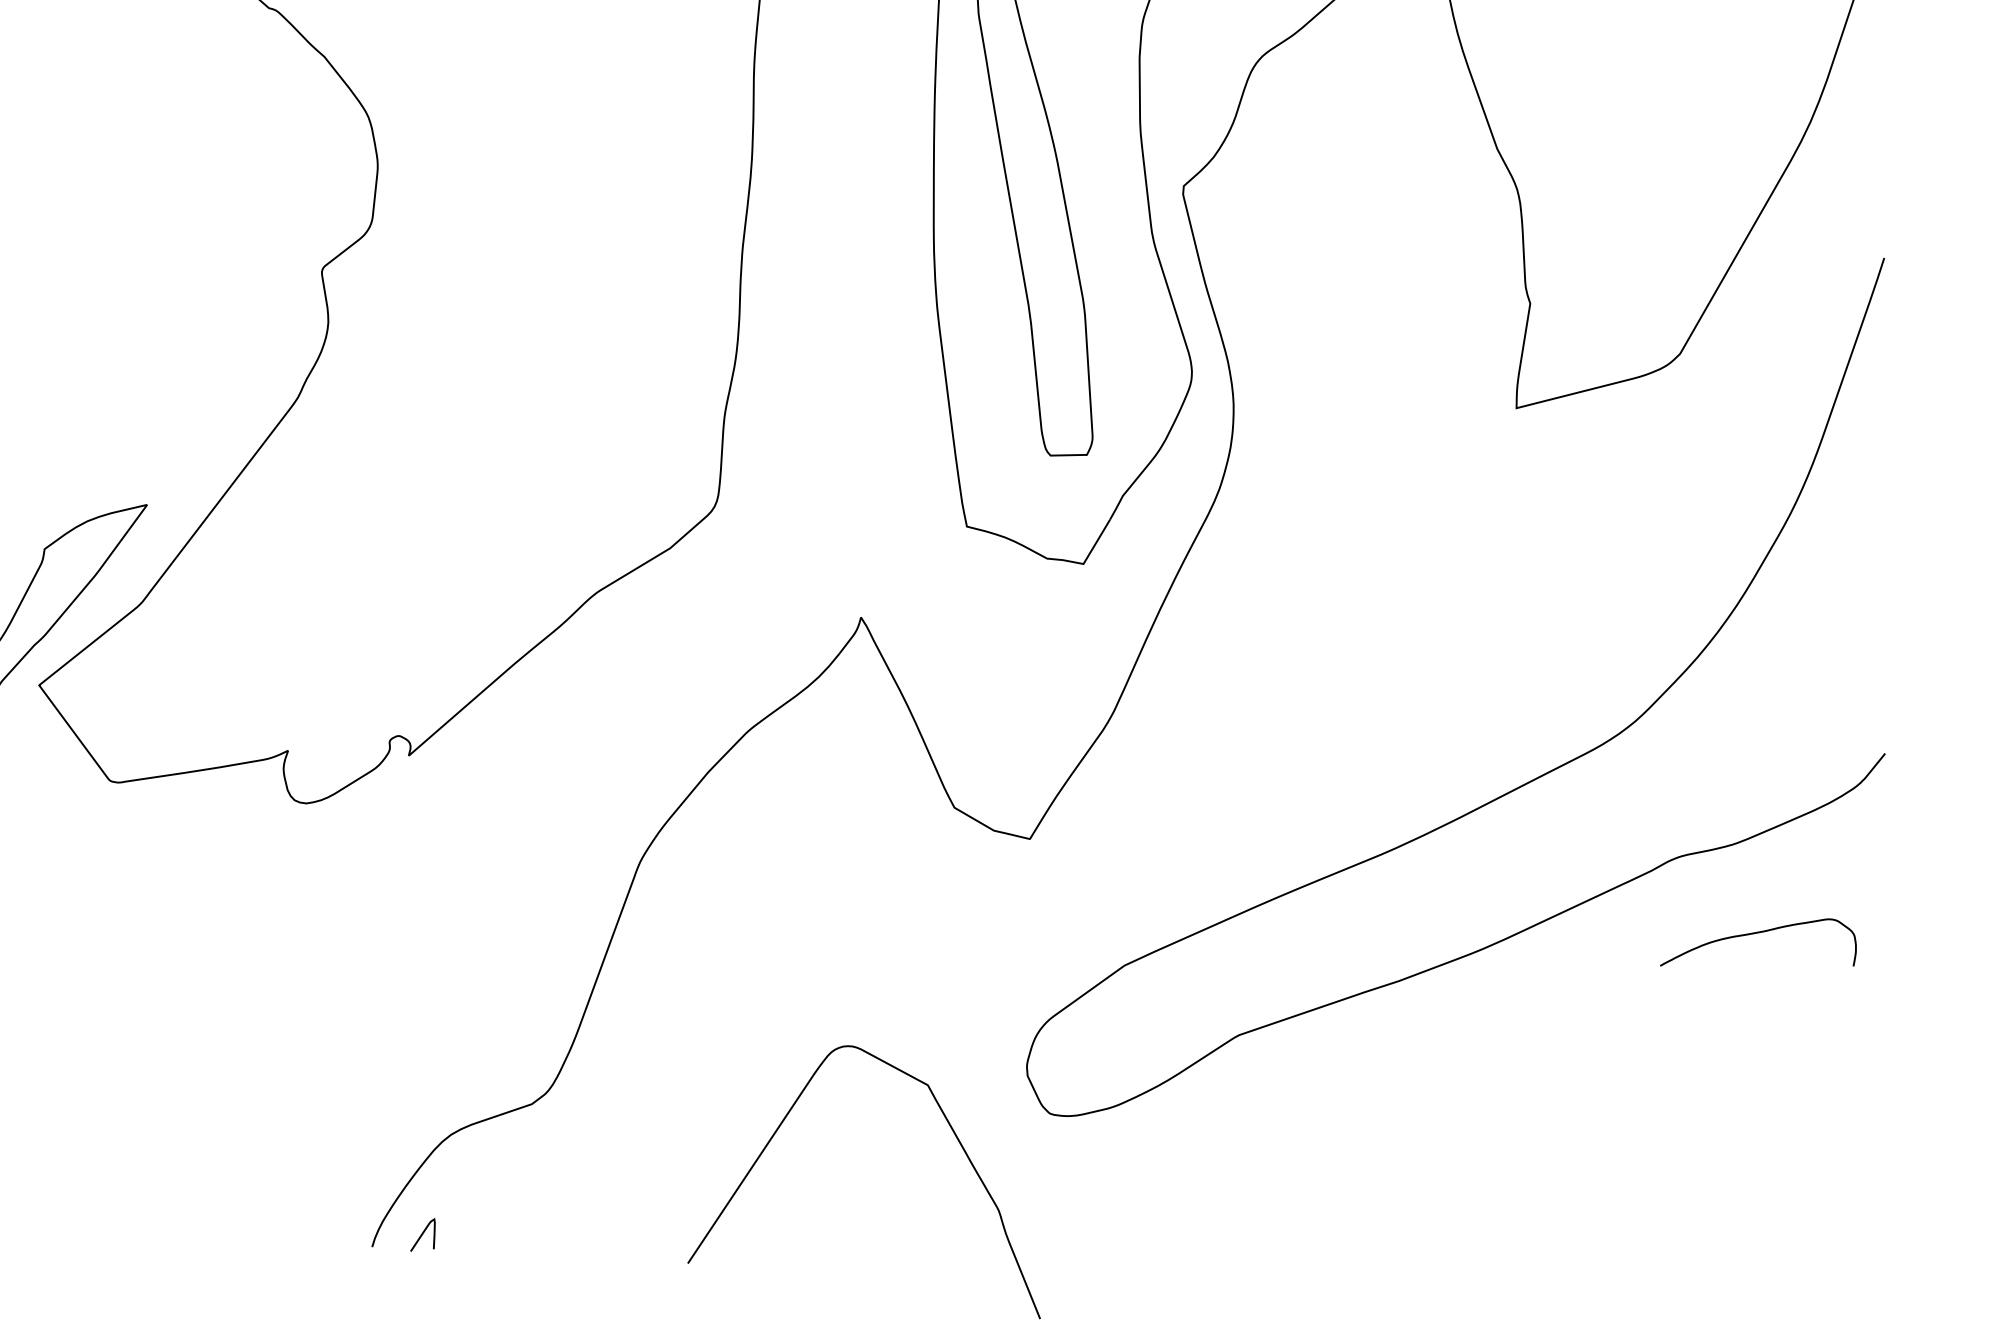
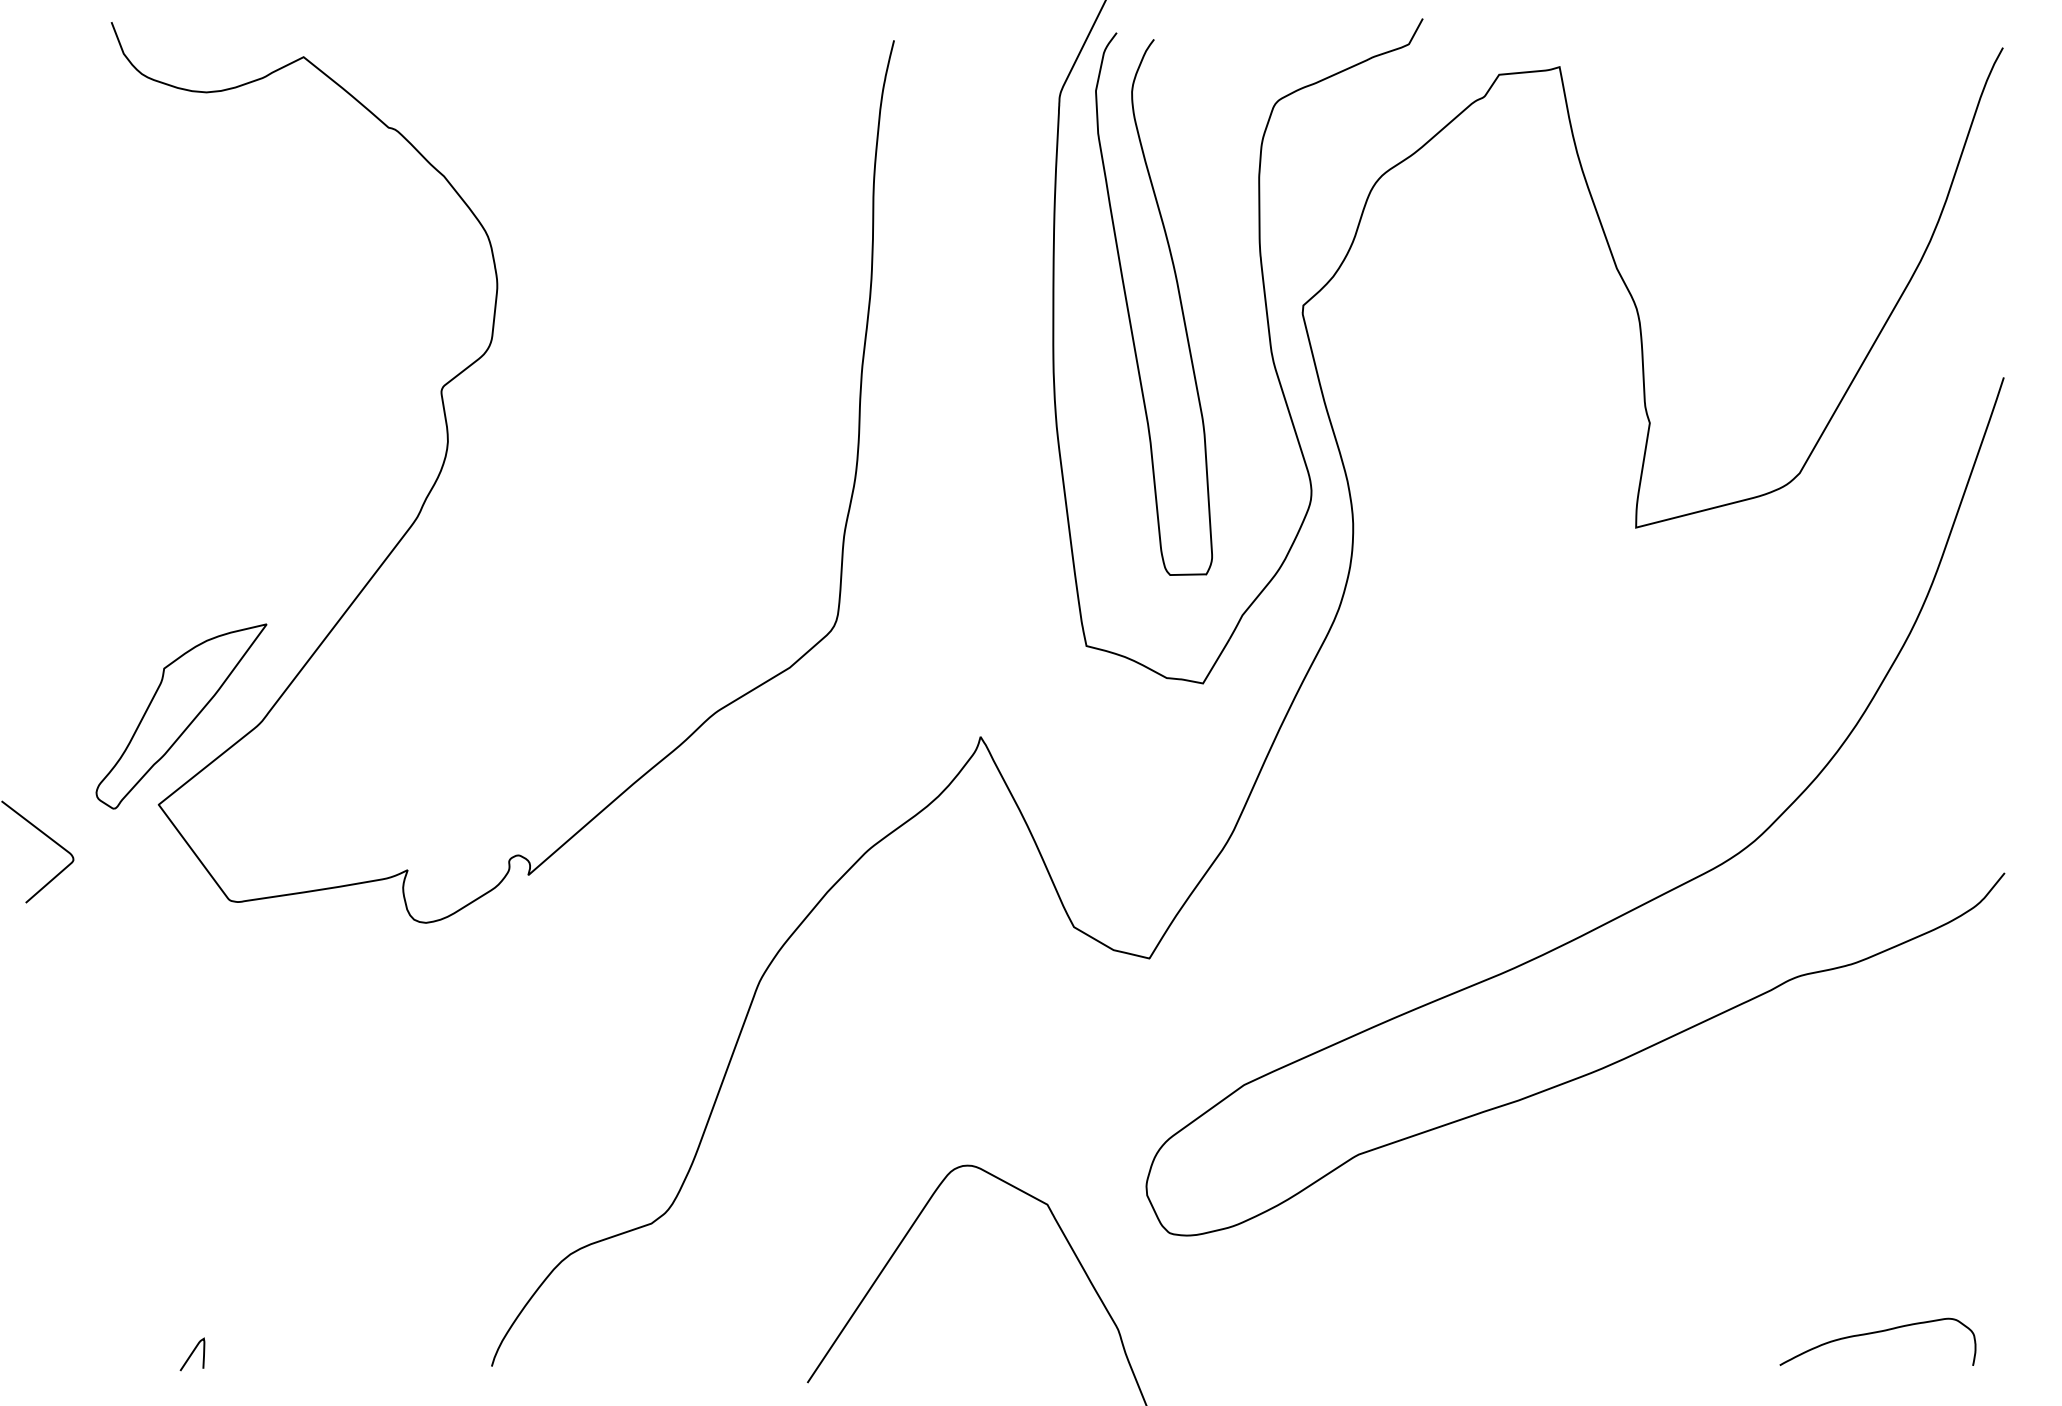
curve: (1756, 934) -> (1876, 1333), moved
curve: (422, 1235) -> (192, 1354), moved

